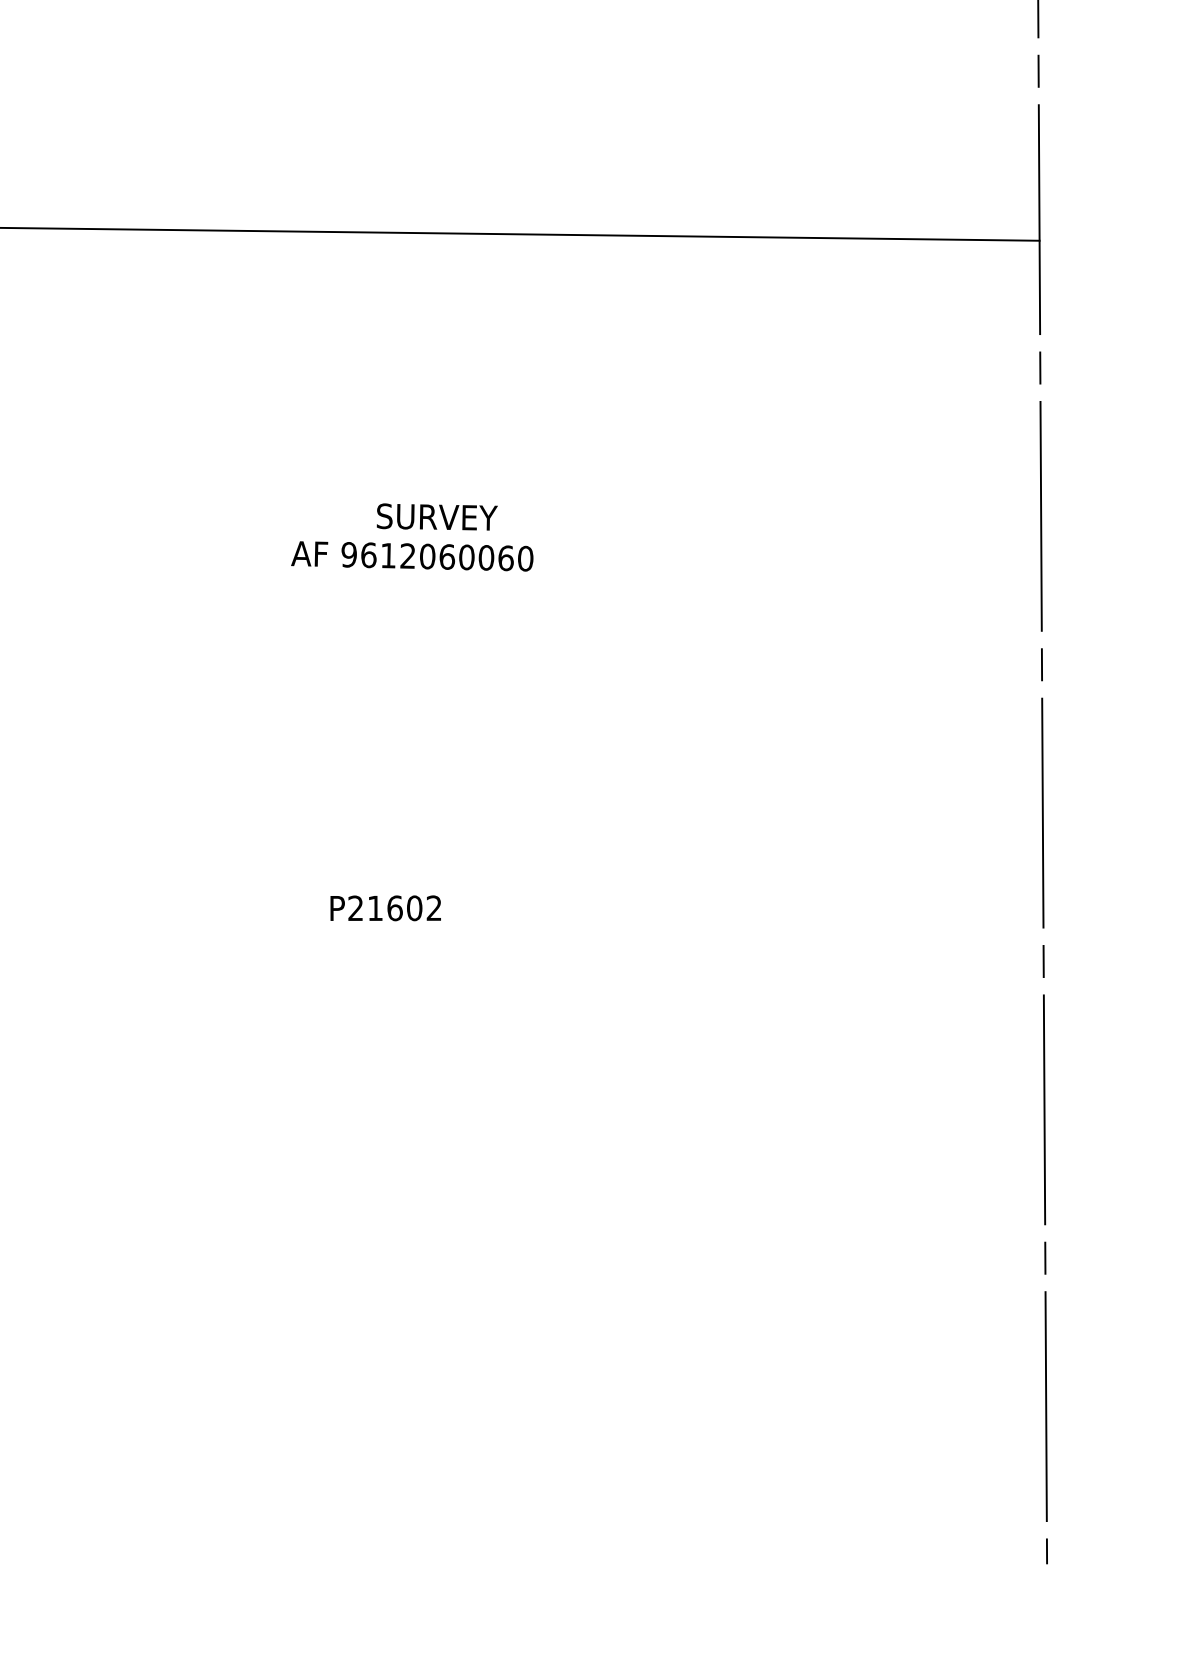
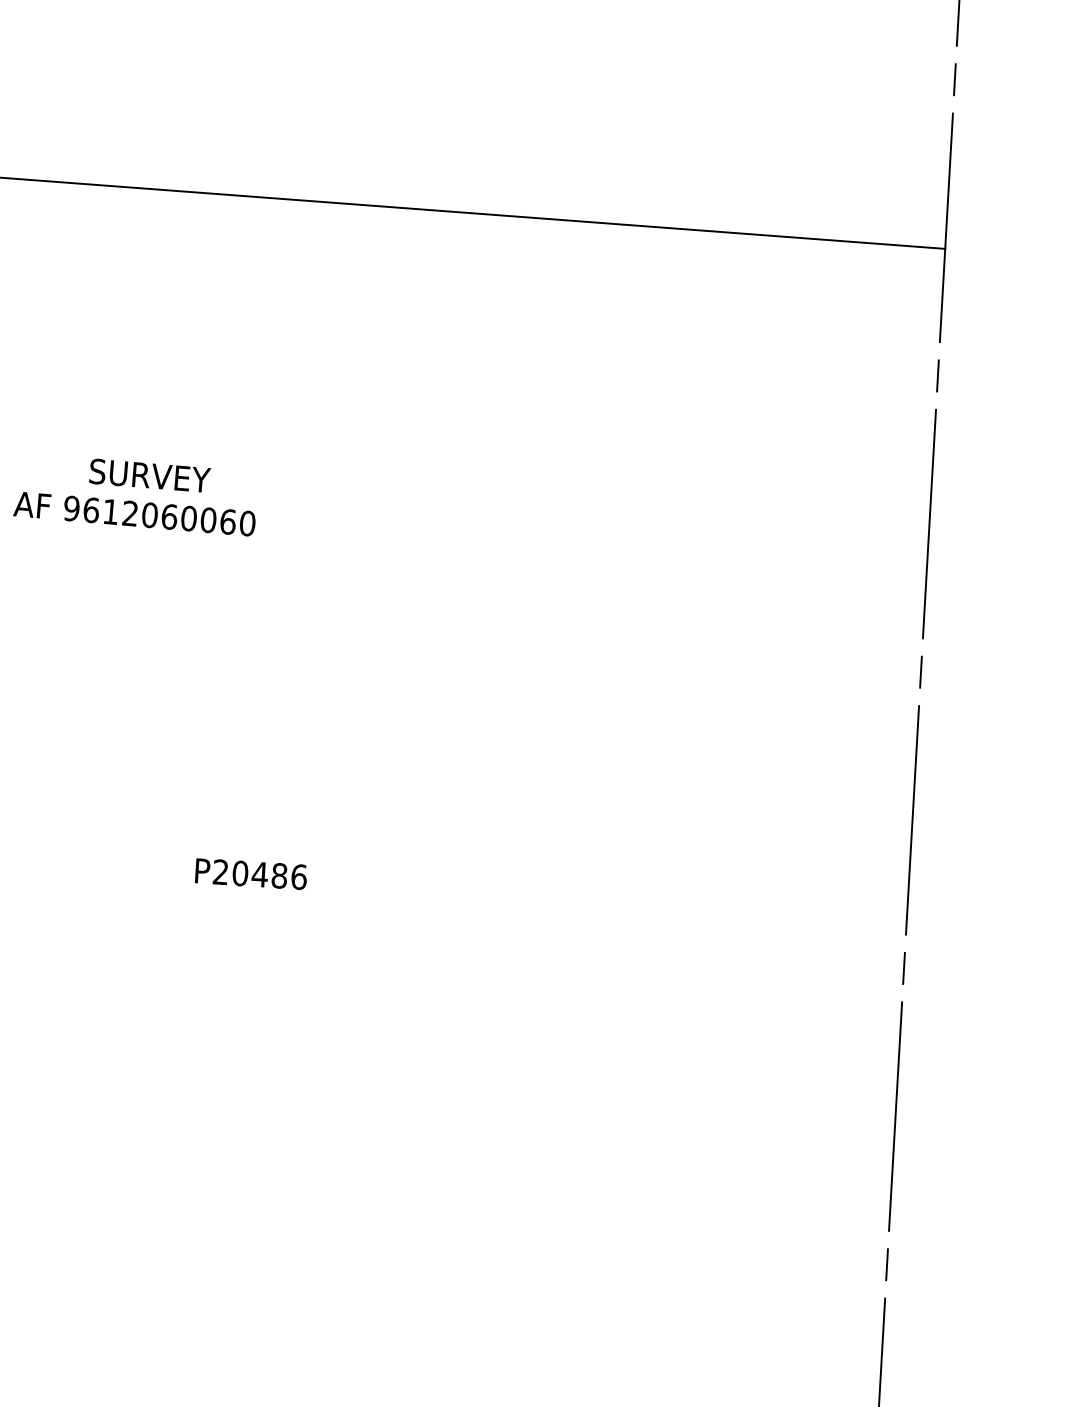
text: (436, 516) -> (149, 475), moved
text: (412, 556) -> (134, 514), moved
text: (404, 908) -> (269, 875), P21602 -> P20486

